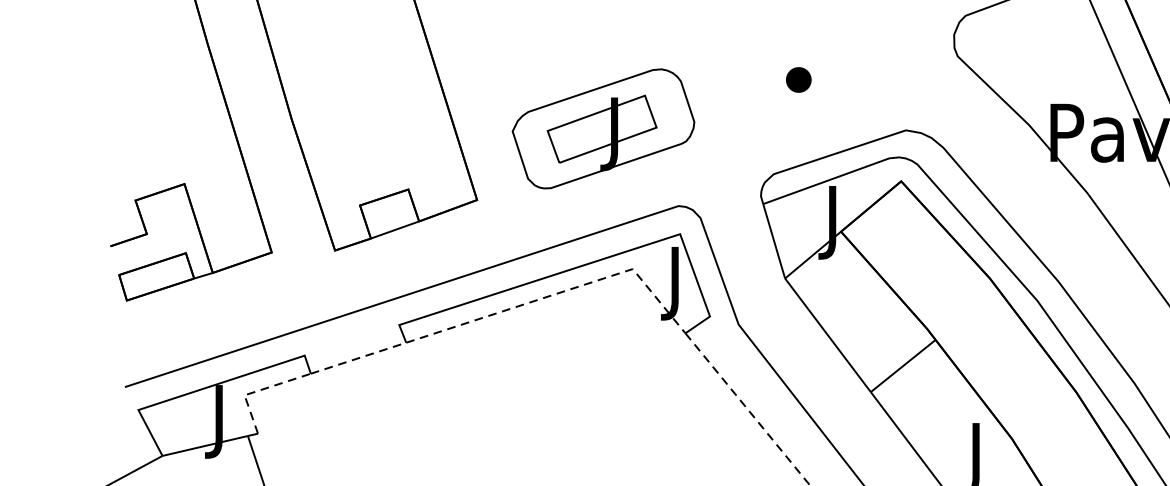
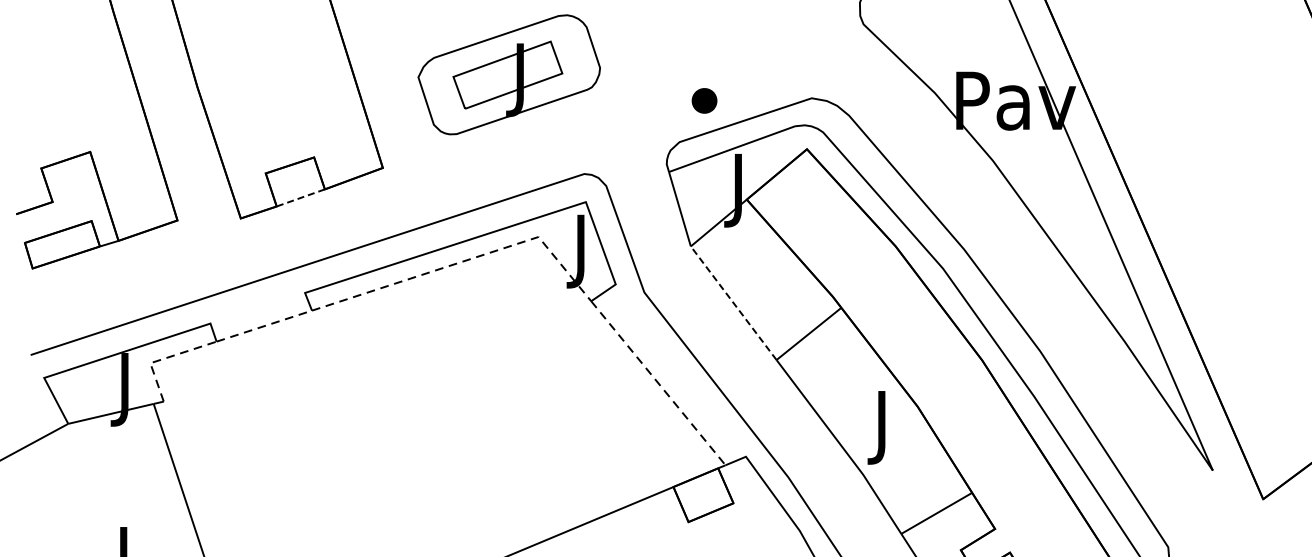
part: (798, 79) -> (704, 100), moved
part: (602, 128) -> (508, 74), moved
line: (394, 229) -> (300, 197), solid -> dashed
line: (827, 334) -> (733, 302), solid -> dashed

